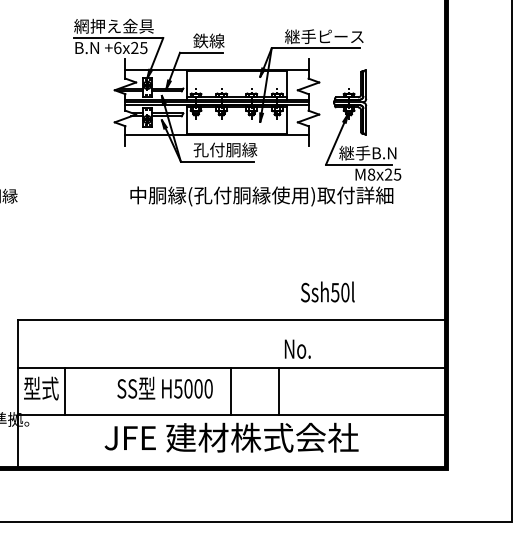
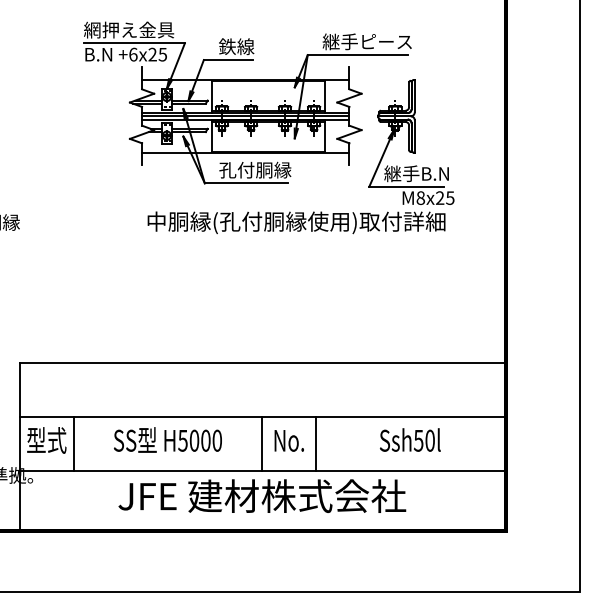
text: (328, 291) -> (410, 439), moved
text: (297, 348) -> (288, 440), moved
text: (164, 387) -> (167, 439), moved

